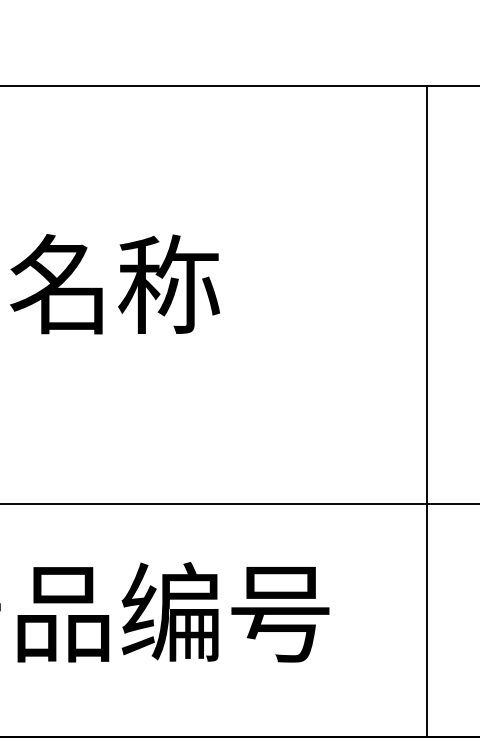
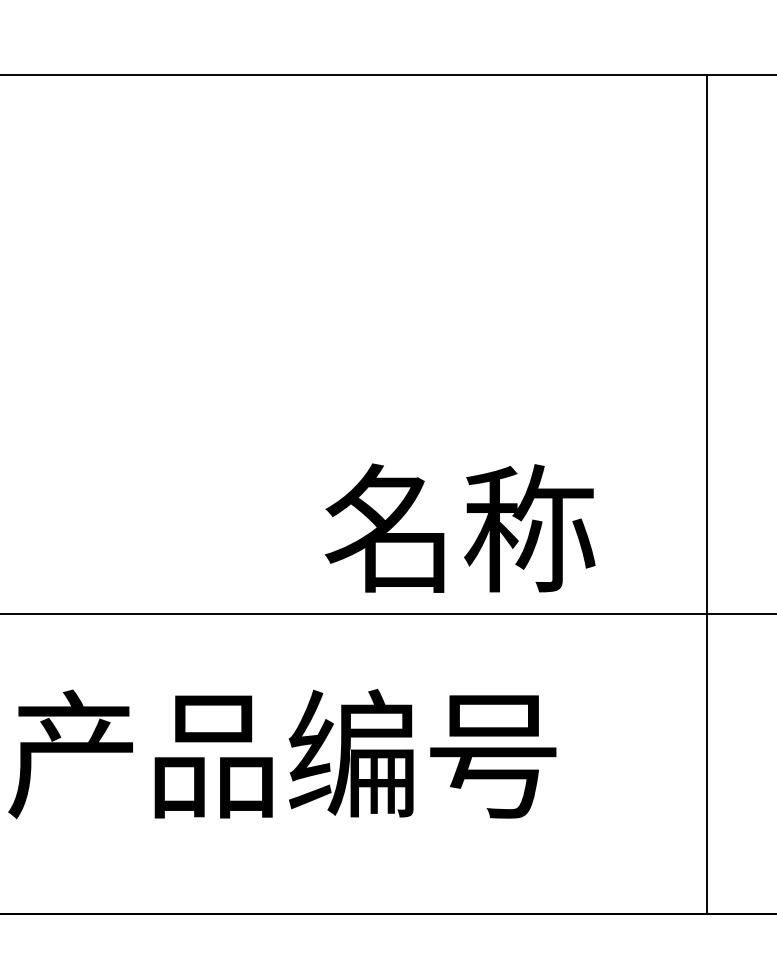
text: (114, 283) -> (459, 527), moved
line: (426, 410) -> (706, 494), moved

